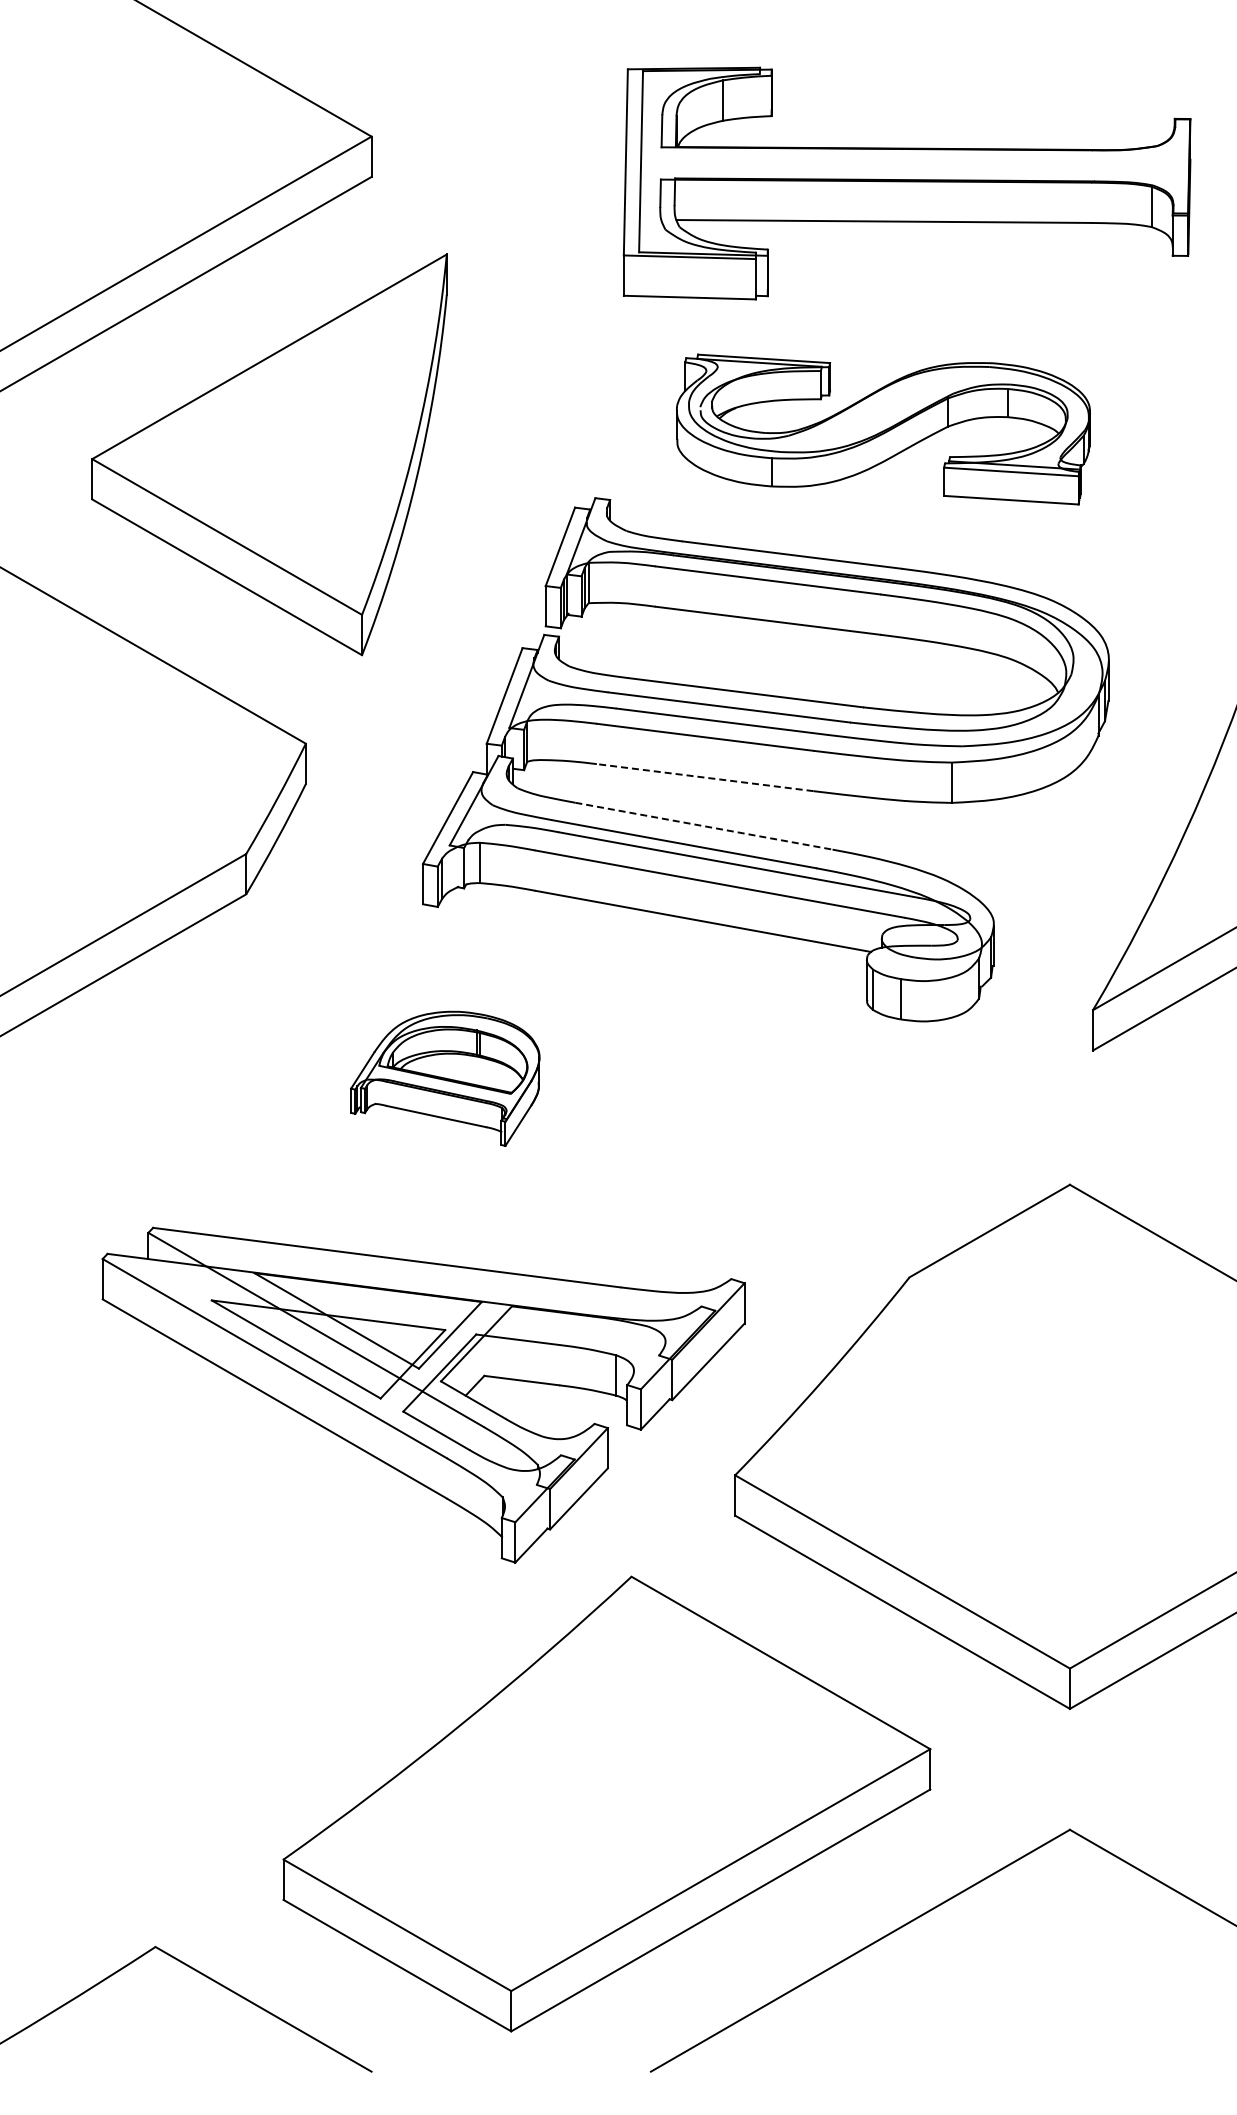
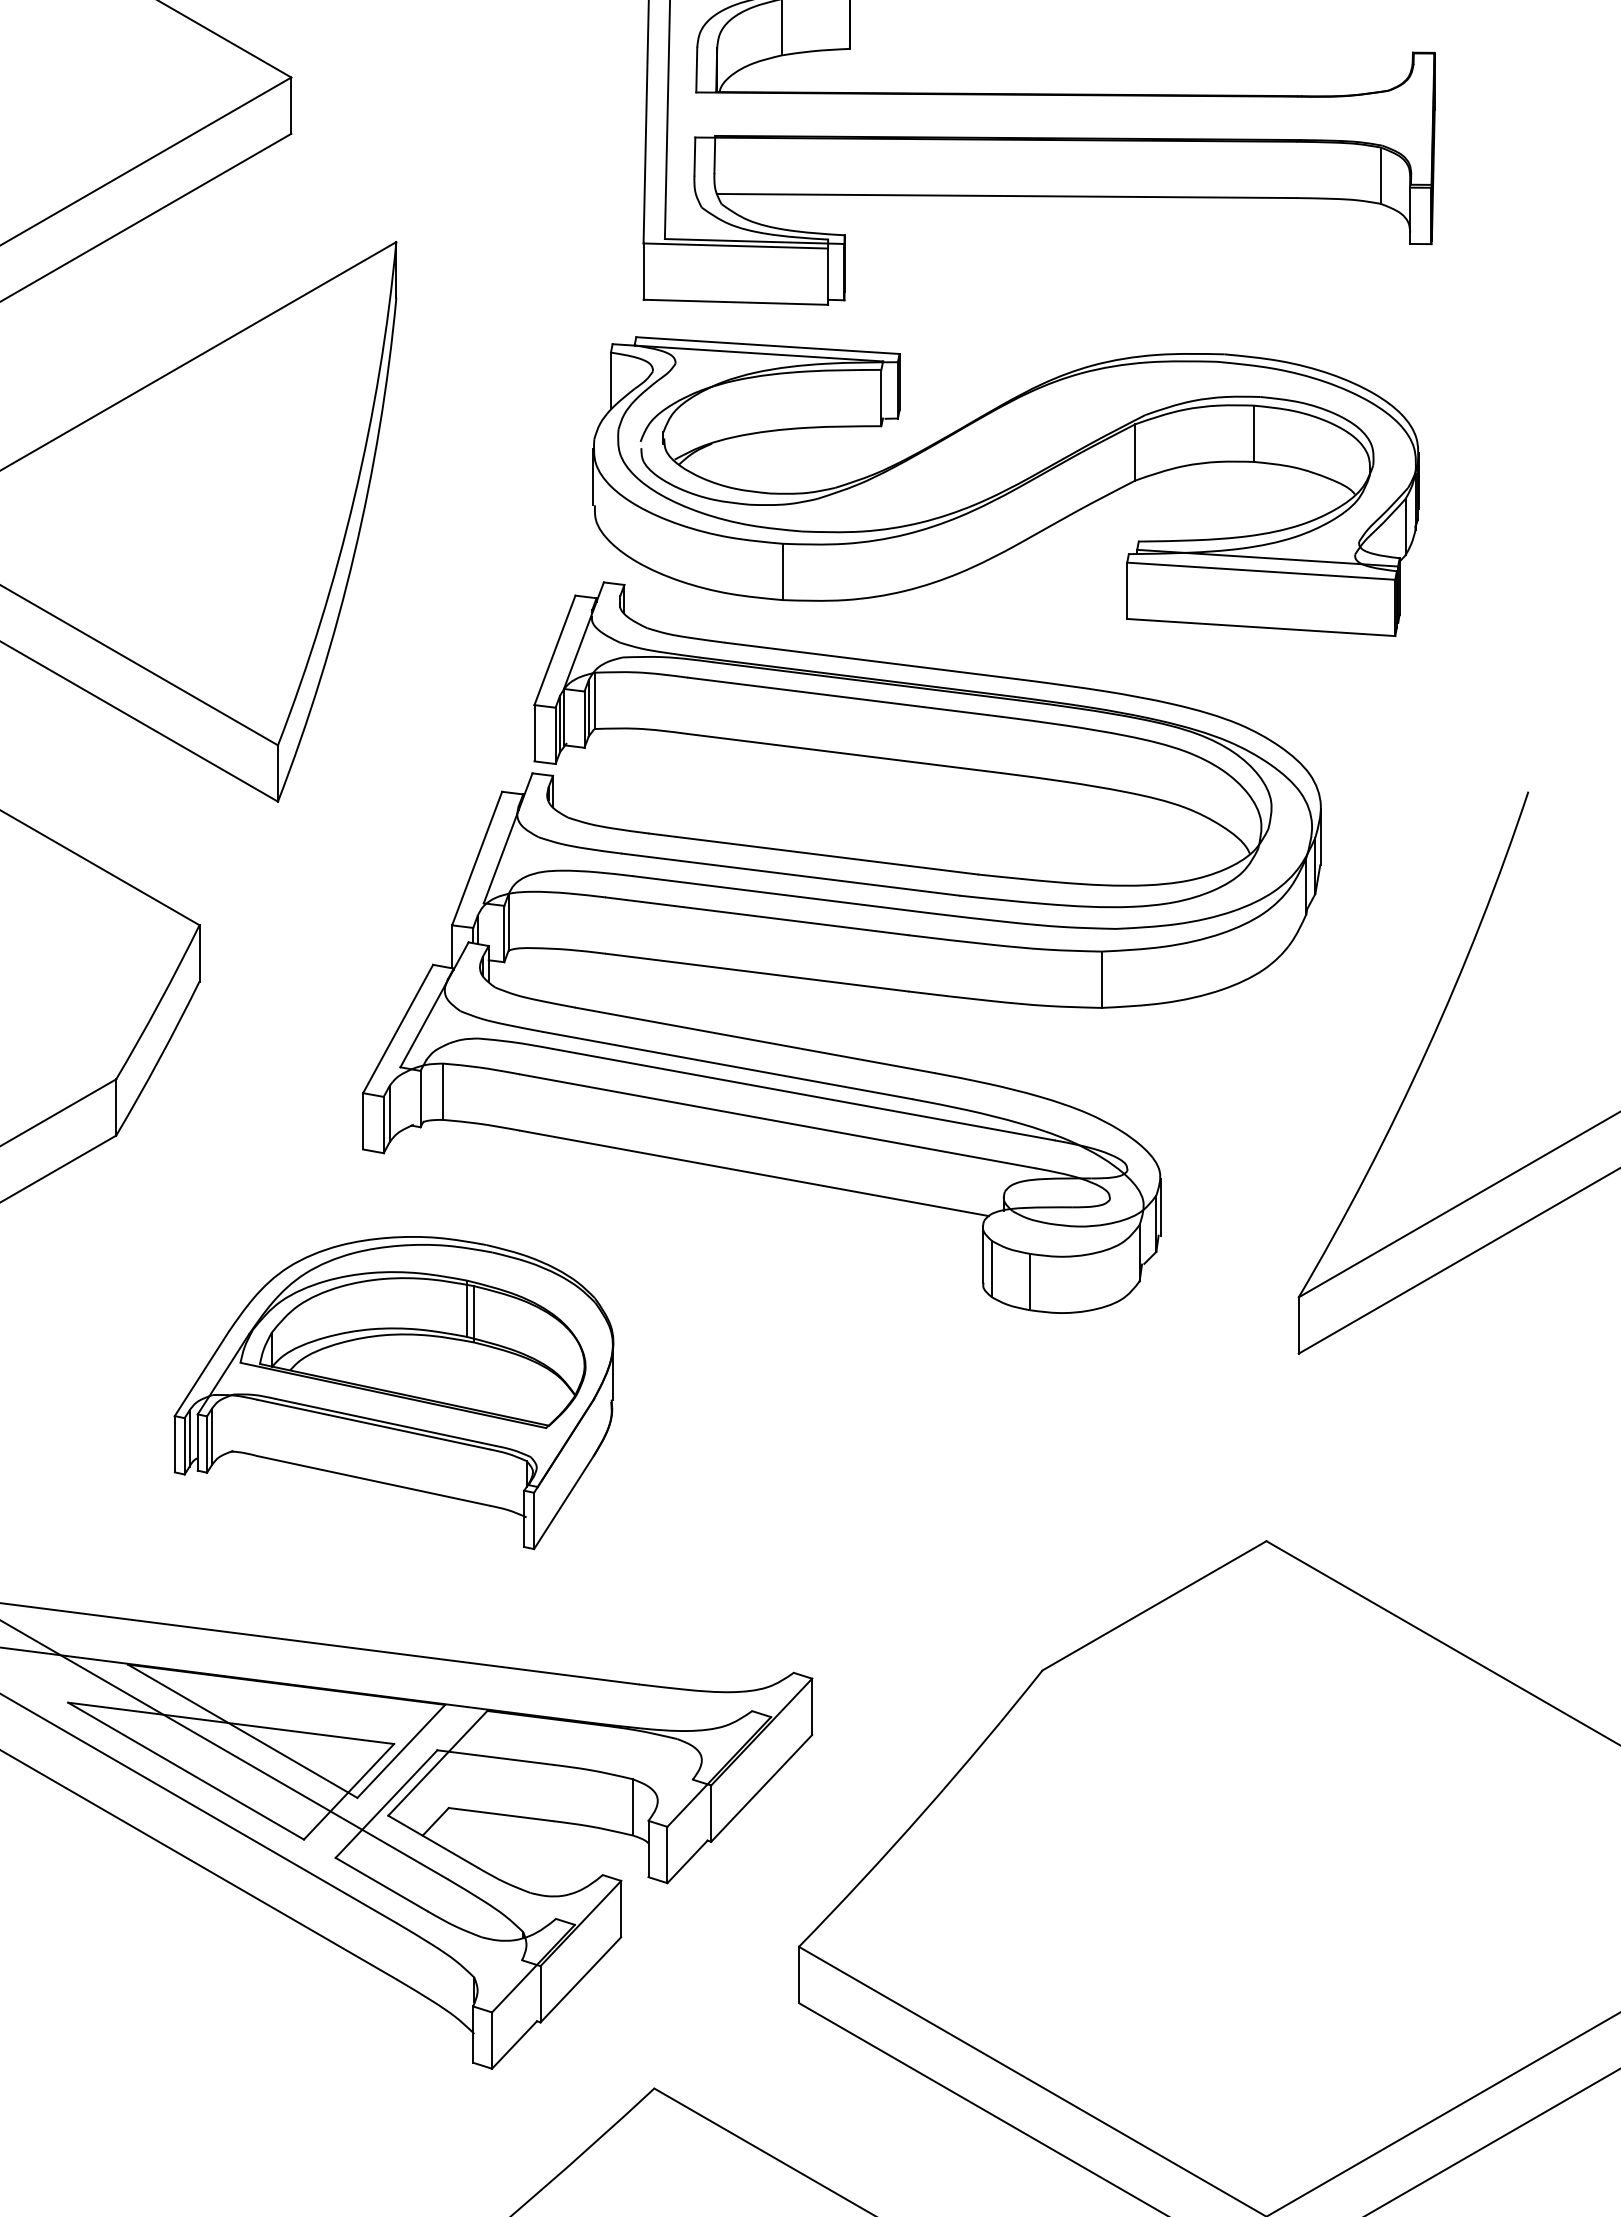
part: (883, 429) -> (1006, 486), size x1.43
line: (704, 777) -> (756, 972), dashed -> solid
line: (703, 826) -> (754, 1040), dashed -> solid
part: (445, 1078) -> (394, 1392), size x1.67

